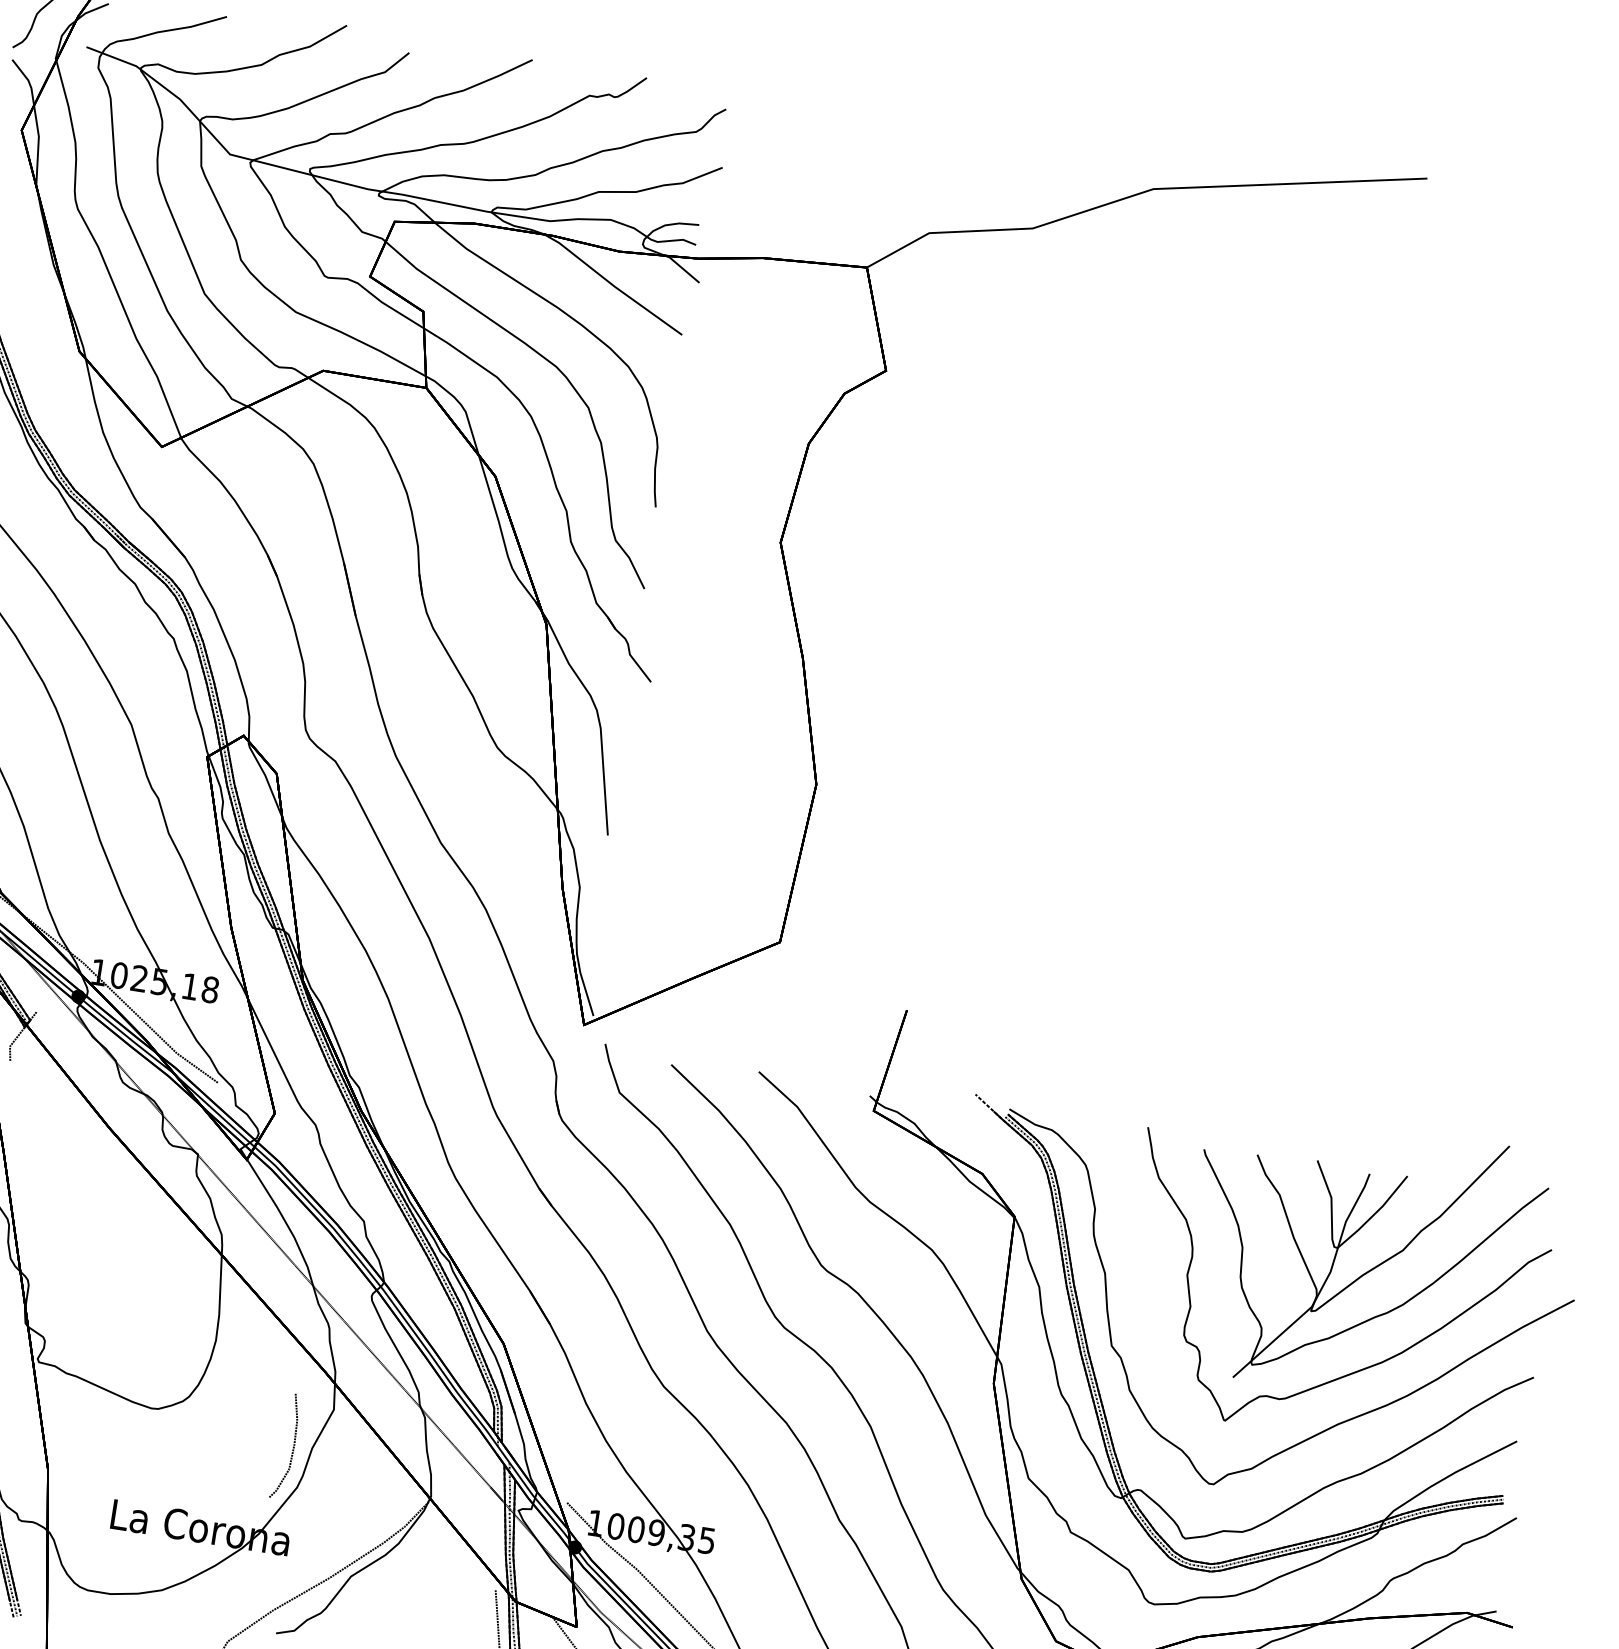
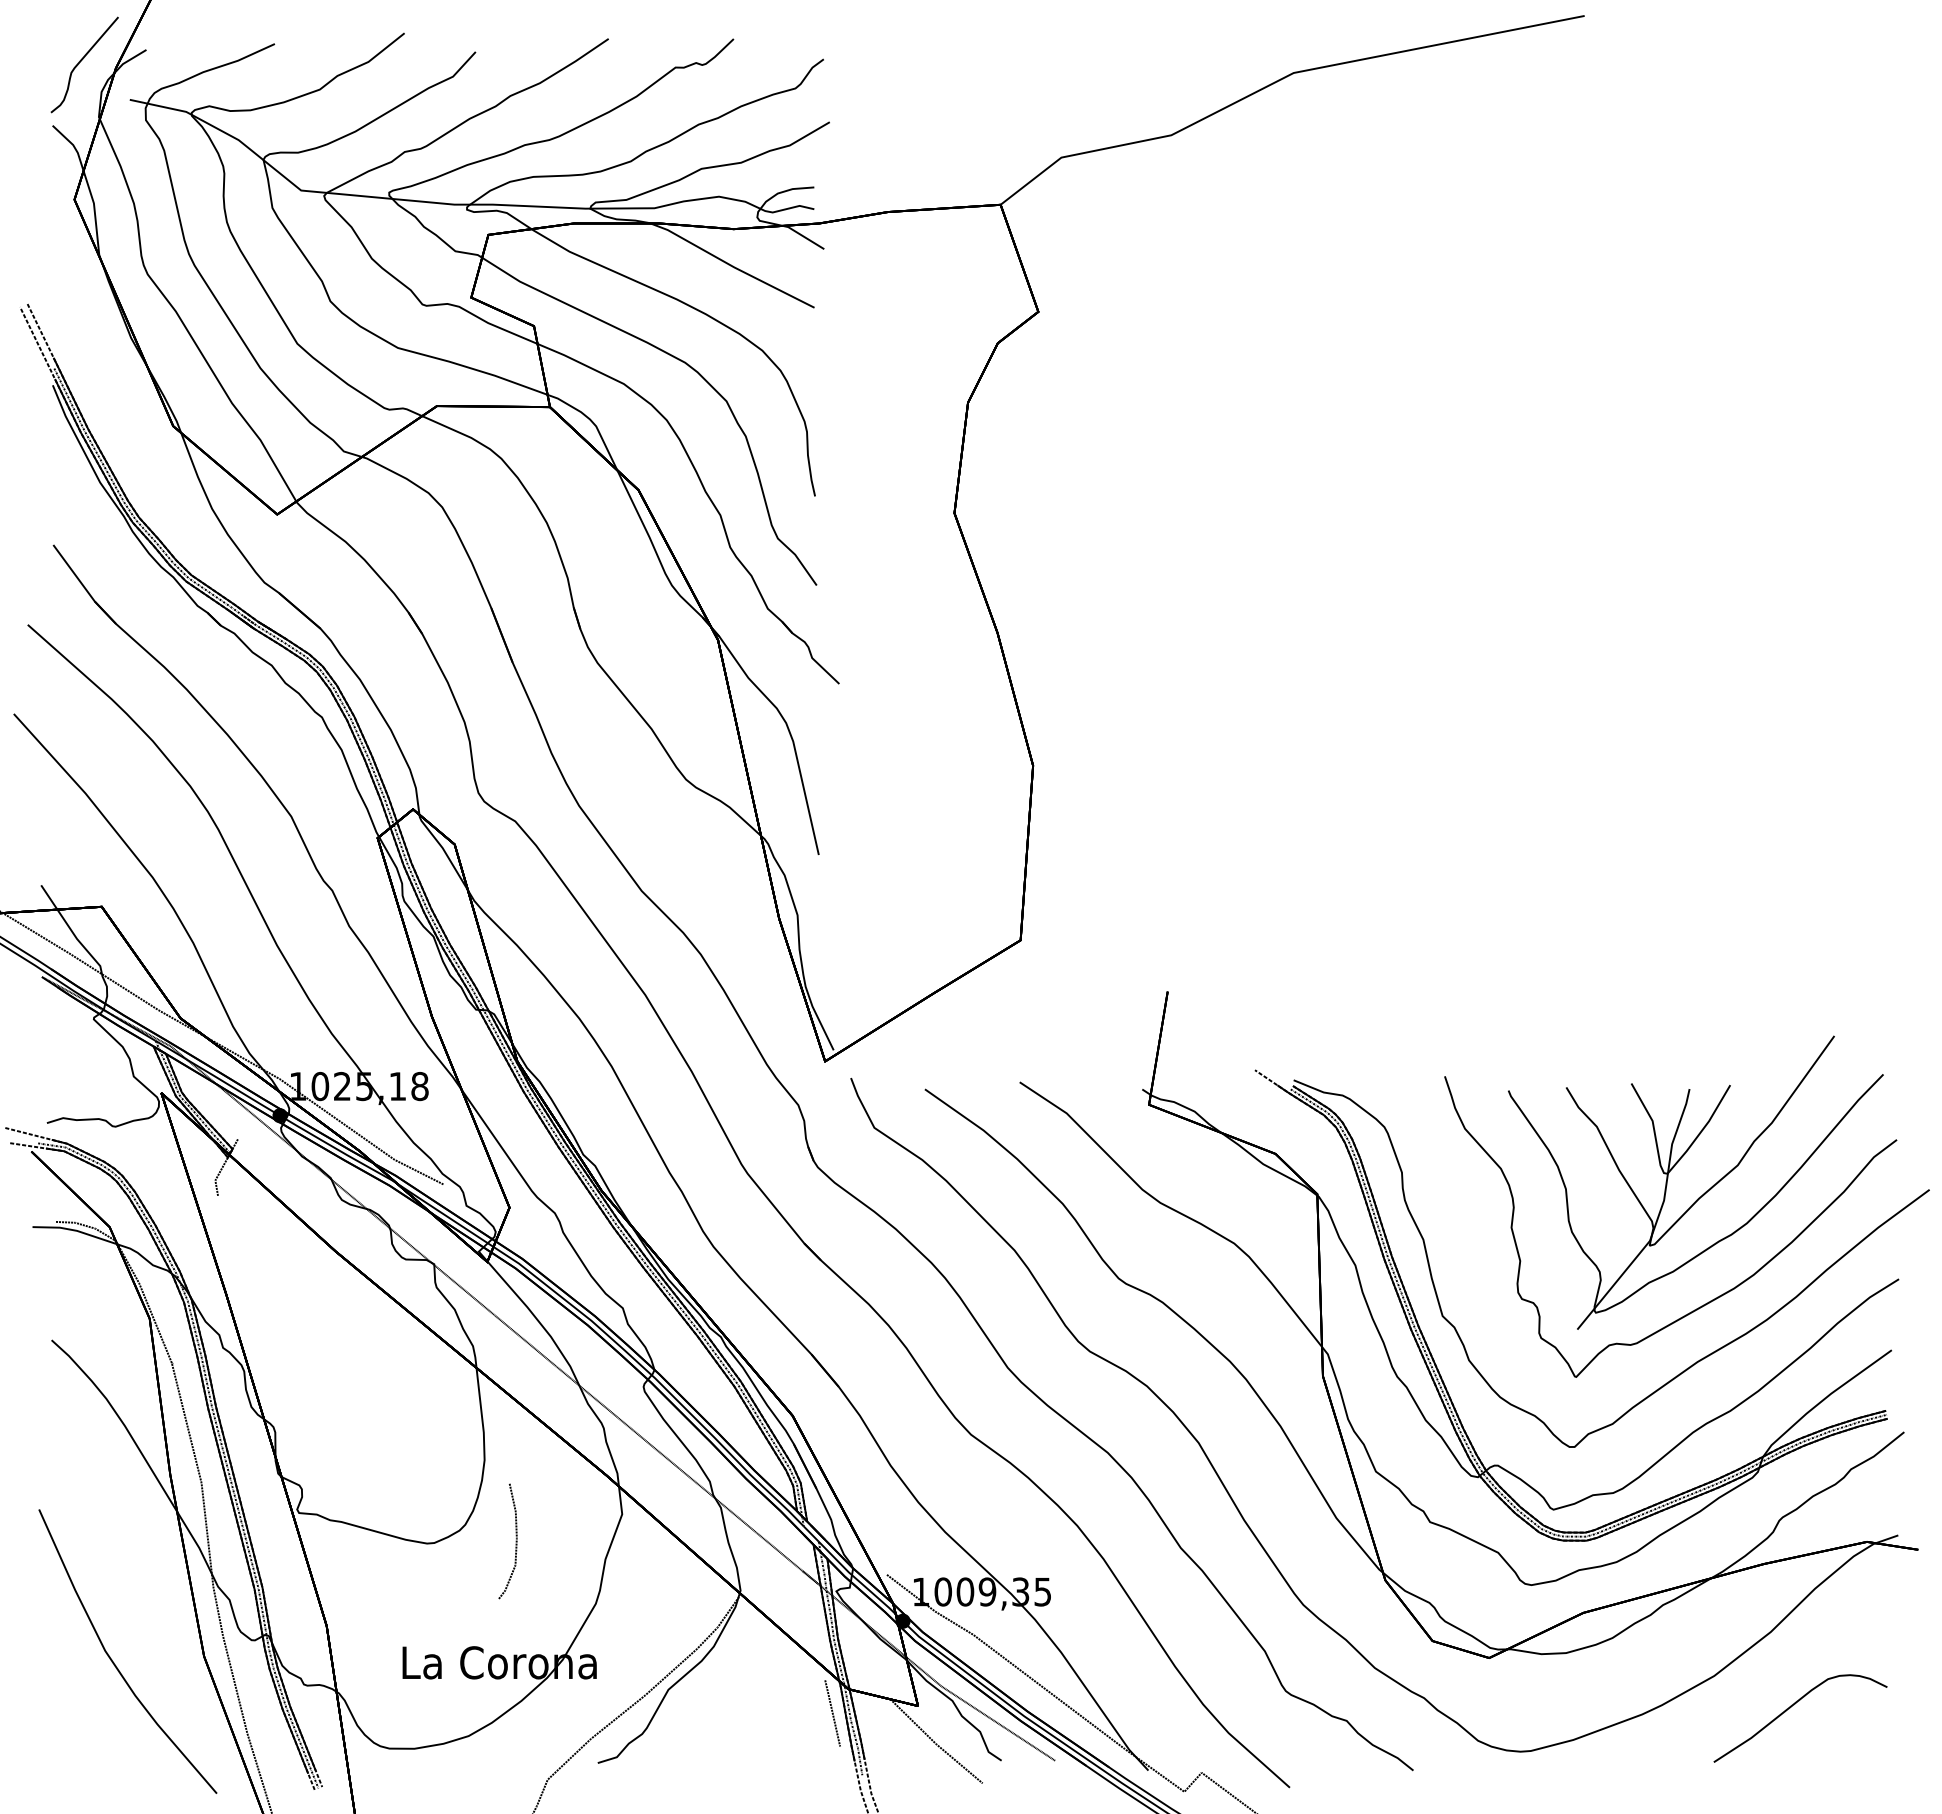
curve: (292, 1447) -> (515, 1541), moved

